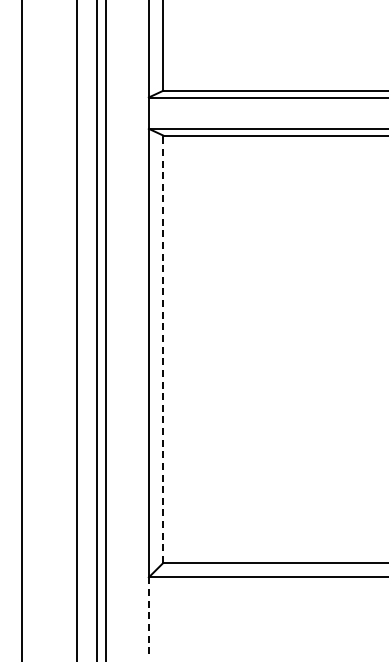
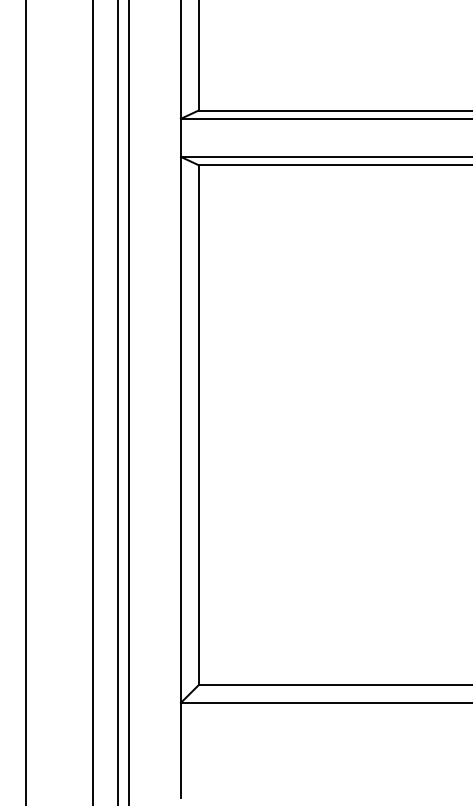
line: (163, 349) -> (198, 425), dashed -> solid
line: (148, 616) -> (180, 750), dashed -> solid

